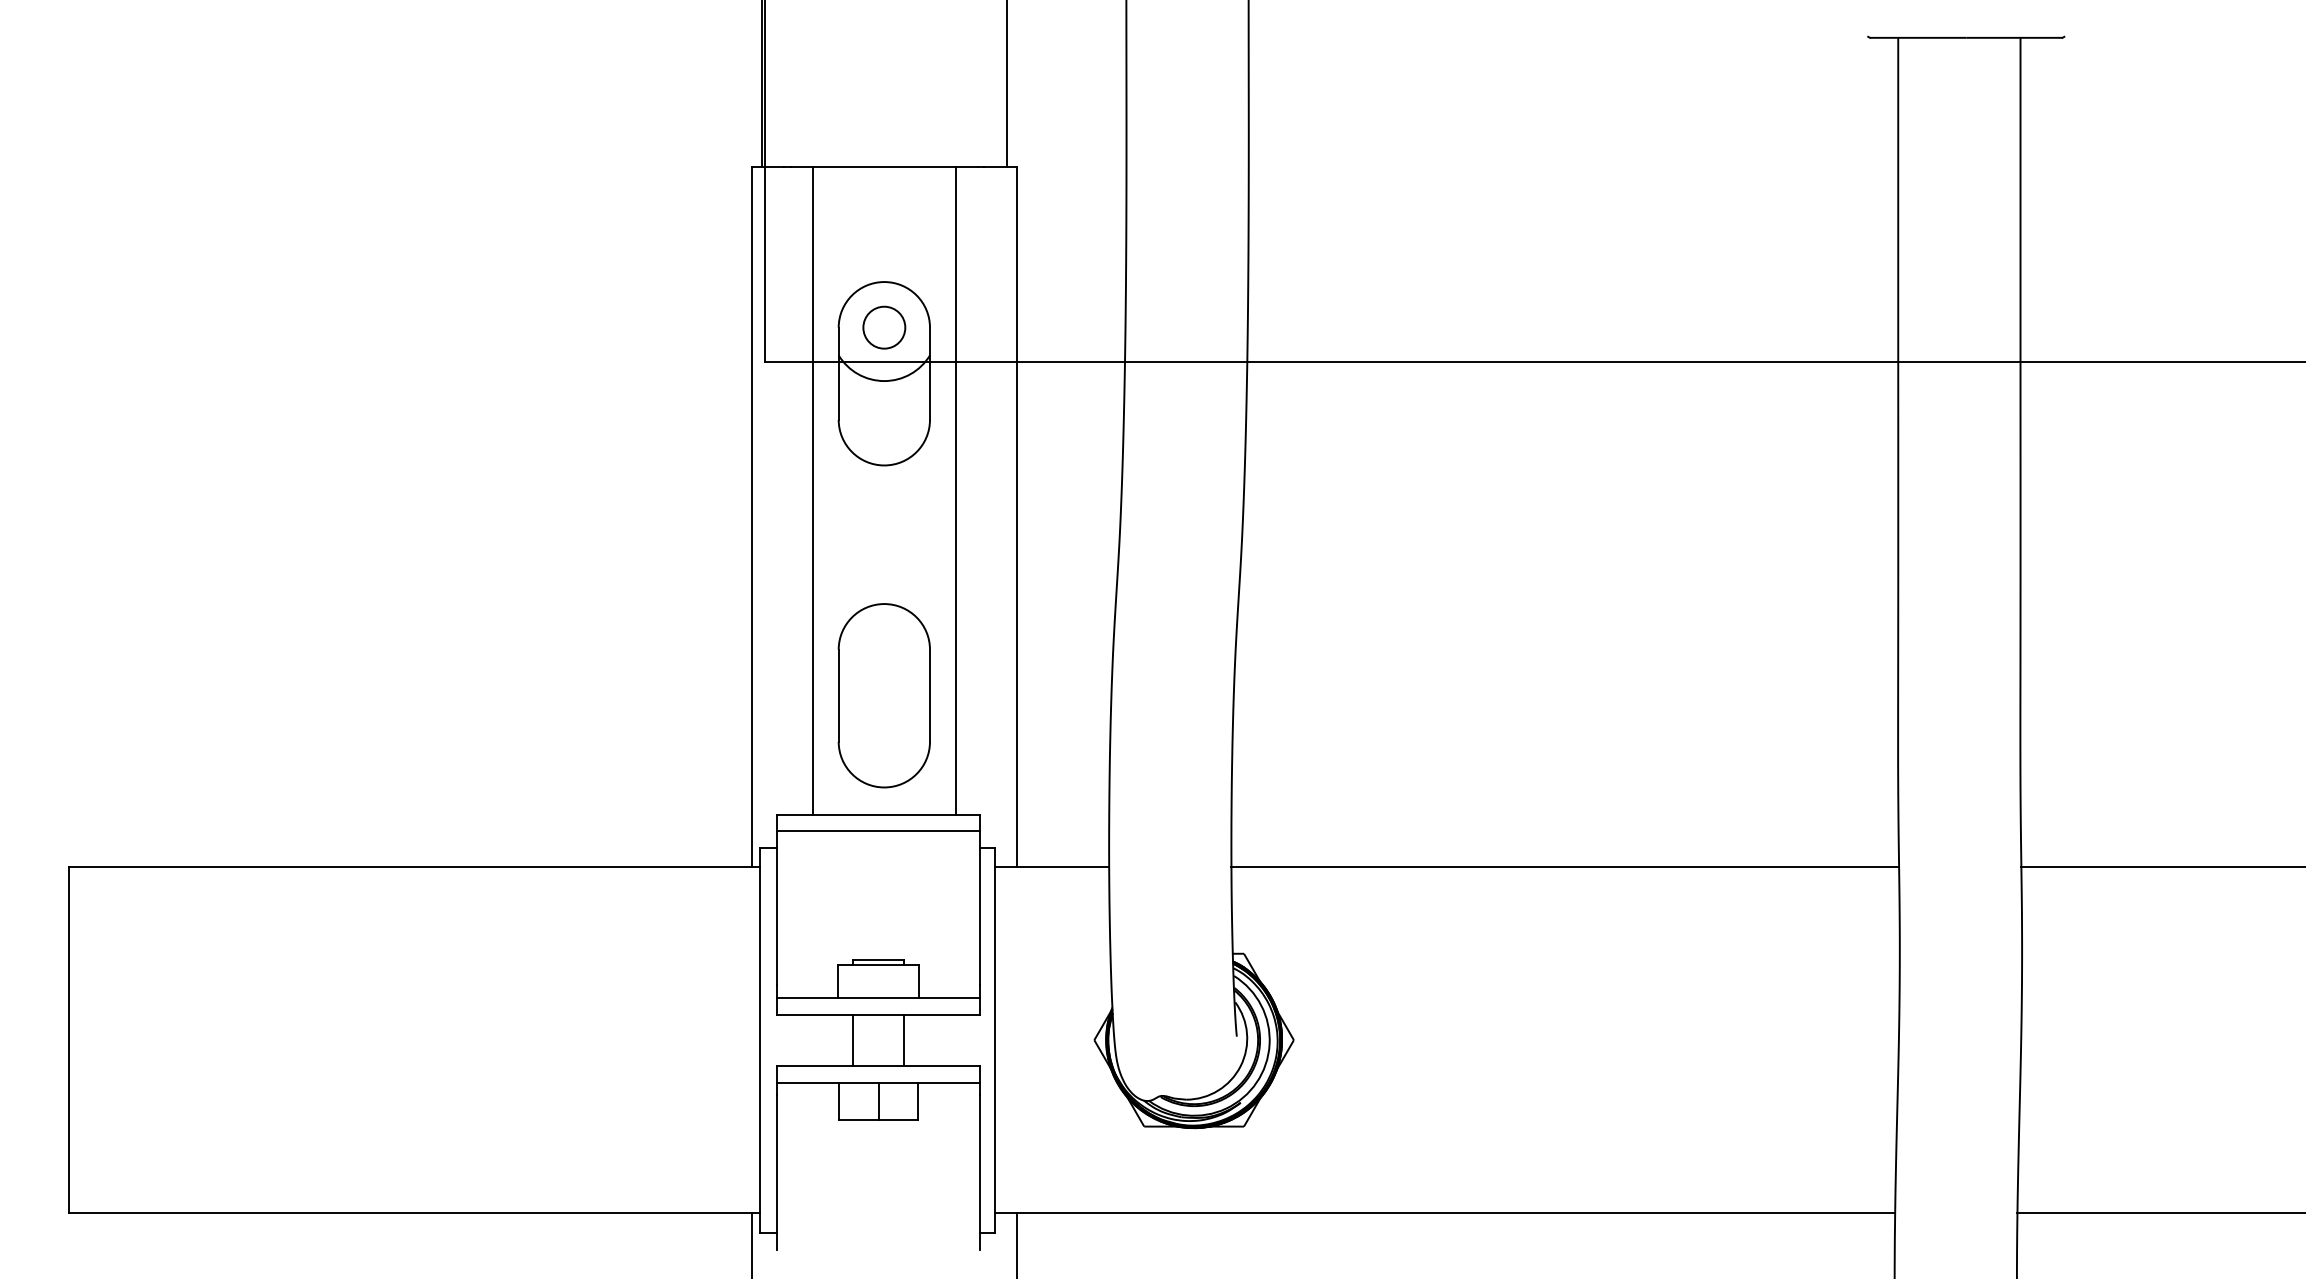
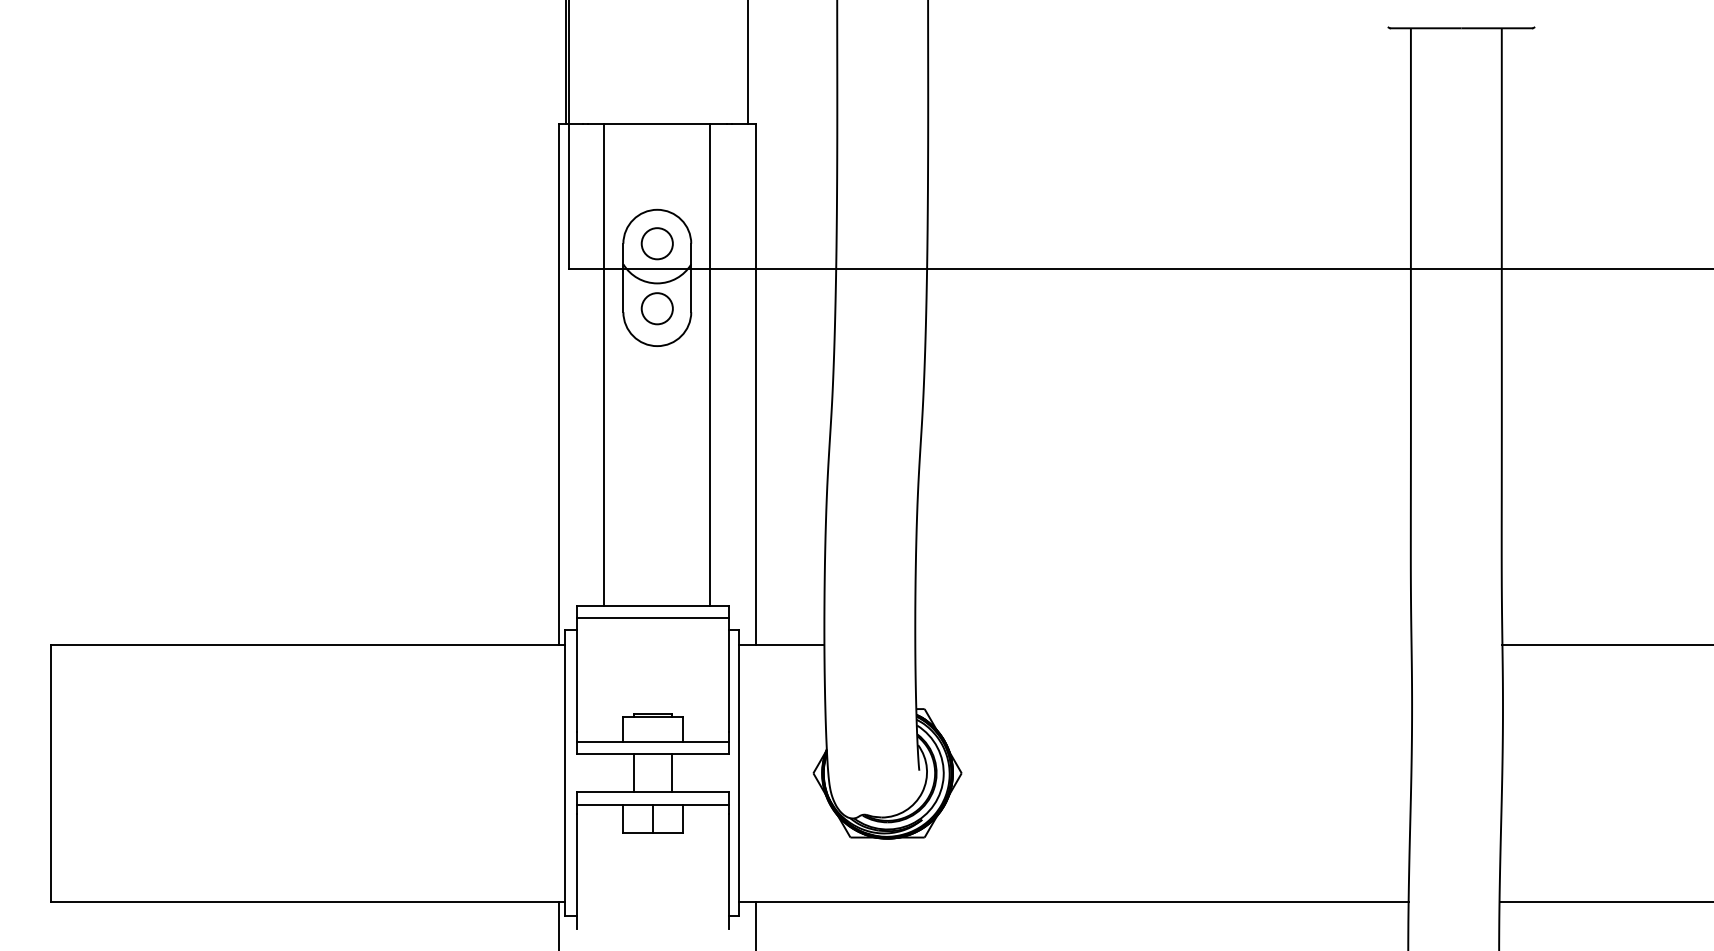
circle: (883, 414) -> (656, 308), added
part: (884, 696) -> (657, 517), removed
line: (1565, 866) -> (1163, 644), removed

